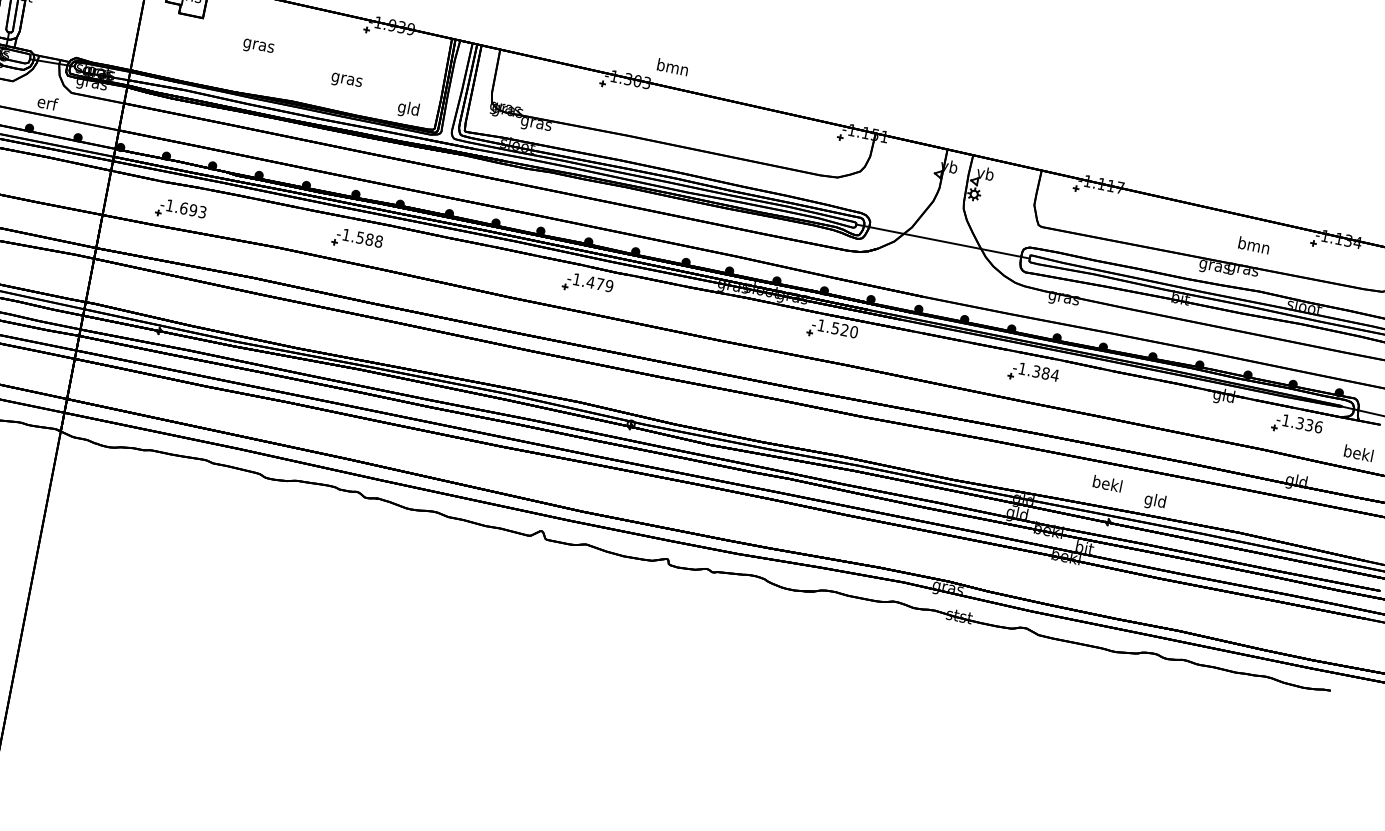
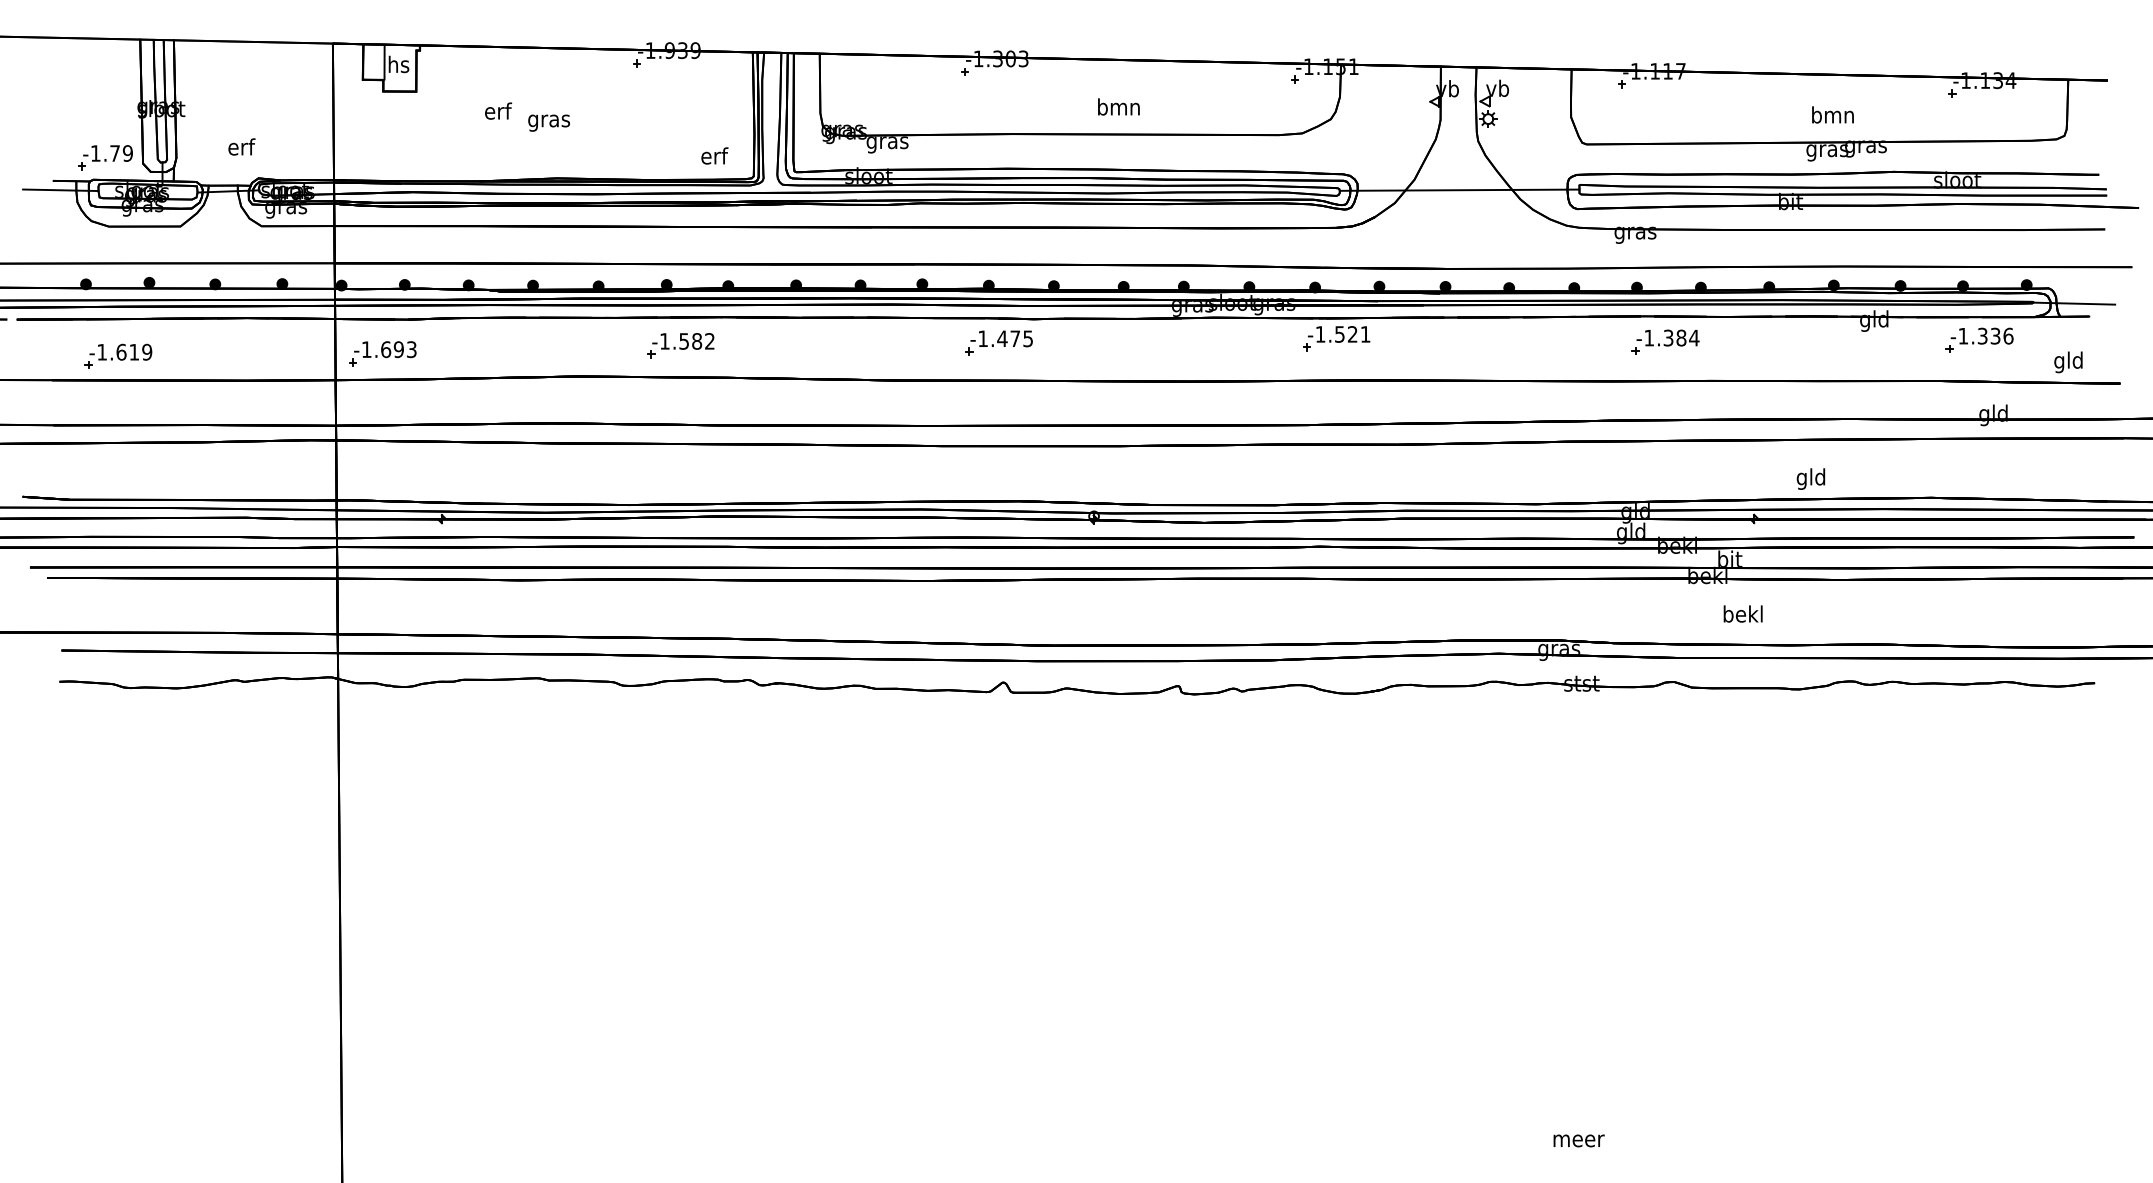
text: (258, 45) -> (497, 113), gras -> erf
text: (672, 66) -> (1118, 106), moved
text: (346, 80) -> (548, 122), moved
text: (47, 102) -> (241, 146), moved
text: (408, 109) -> (713, 157), gld -> erf
part: (180, 210) -> (382, 353), moved
text: (378, 241) -> (709, 341), -1.588 -> -1.582
text: (1253, 244) -> (1832, 114), moved
text: (609, 285) -> (1028, 338), -1.479 -> -1.475
text: (854, 332) -> (1365, 334), -1.520 -> -1.521
part: (1033, 373) -> (1665, 341), moved
text: (1358, 454) -> (2068, 362), bekl -> gld
text: (1107, 483) -> (1742, 613), moved

